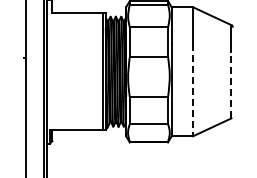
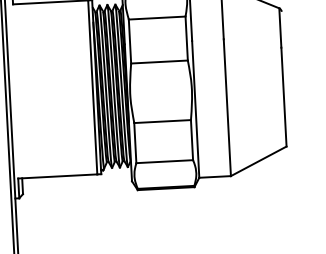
line: (231, 84) -> (284, 96), dashed -> solid
line: (192, 90) -> (226, 108), dashed -> solid

